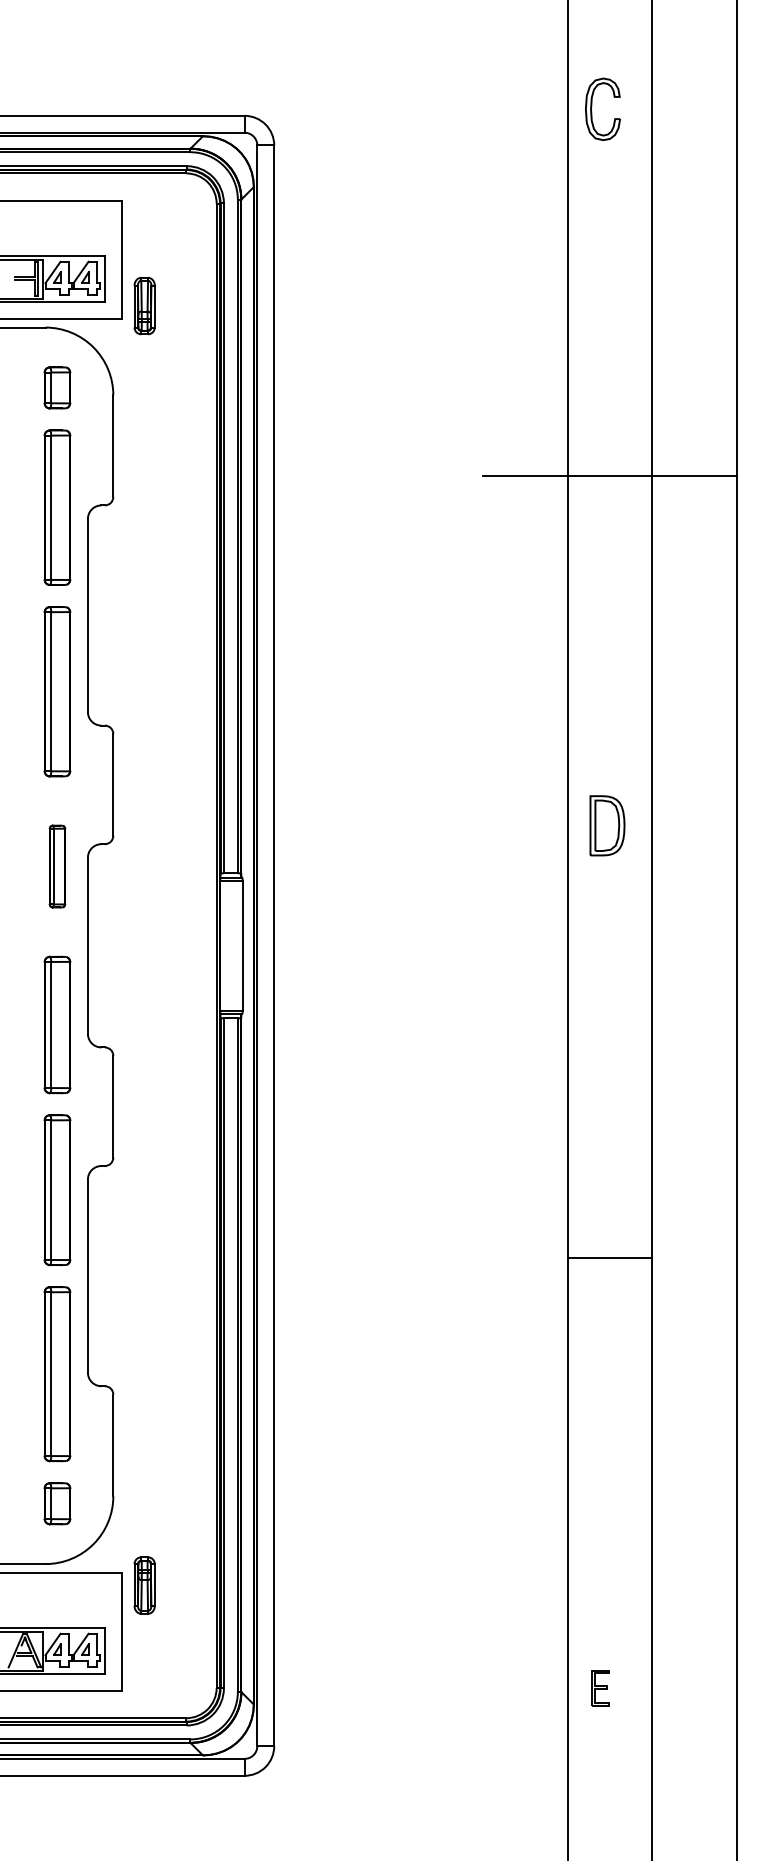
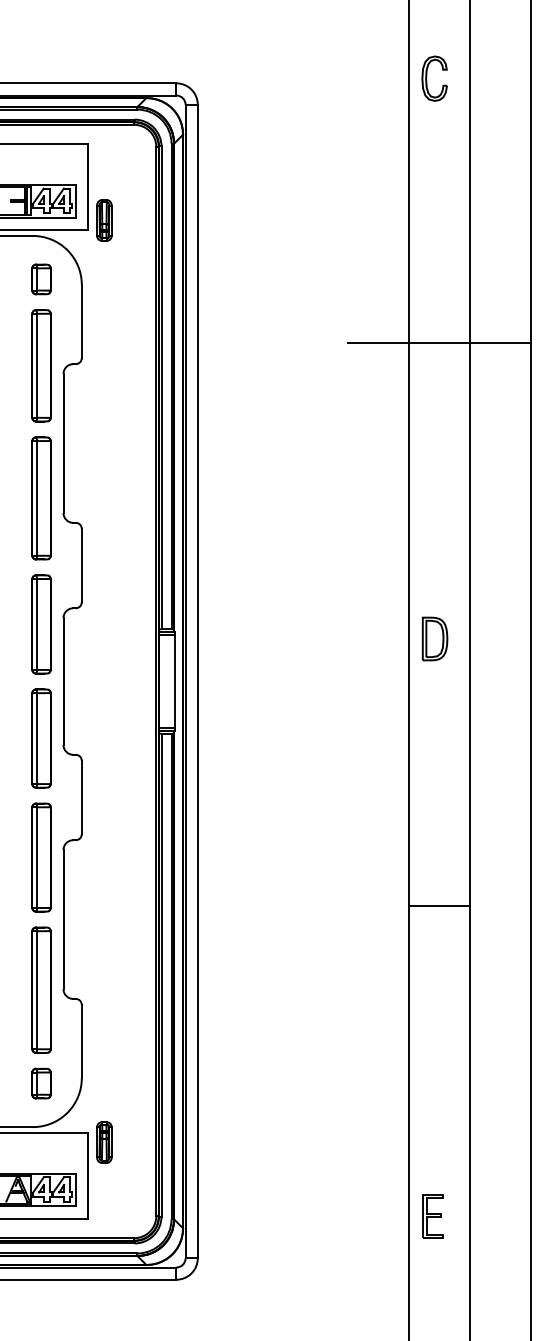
part: (607, 825) -> (435, 638), moved
part: (57, 866) -> (41, 624), size x1.67
part: (600, 1688) -> (432, 1216), size x1.67

